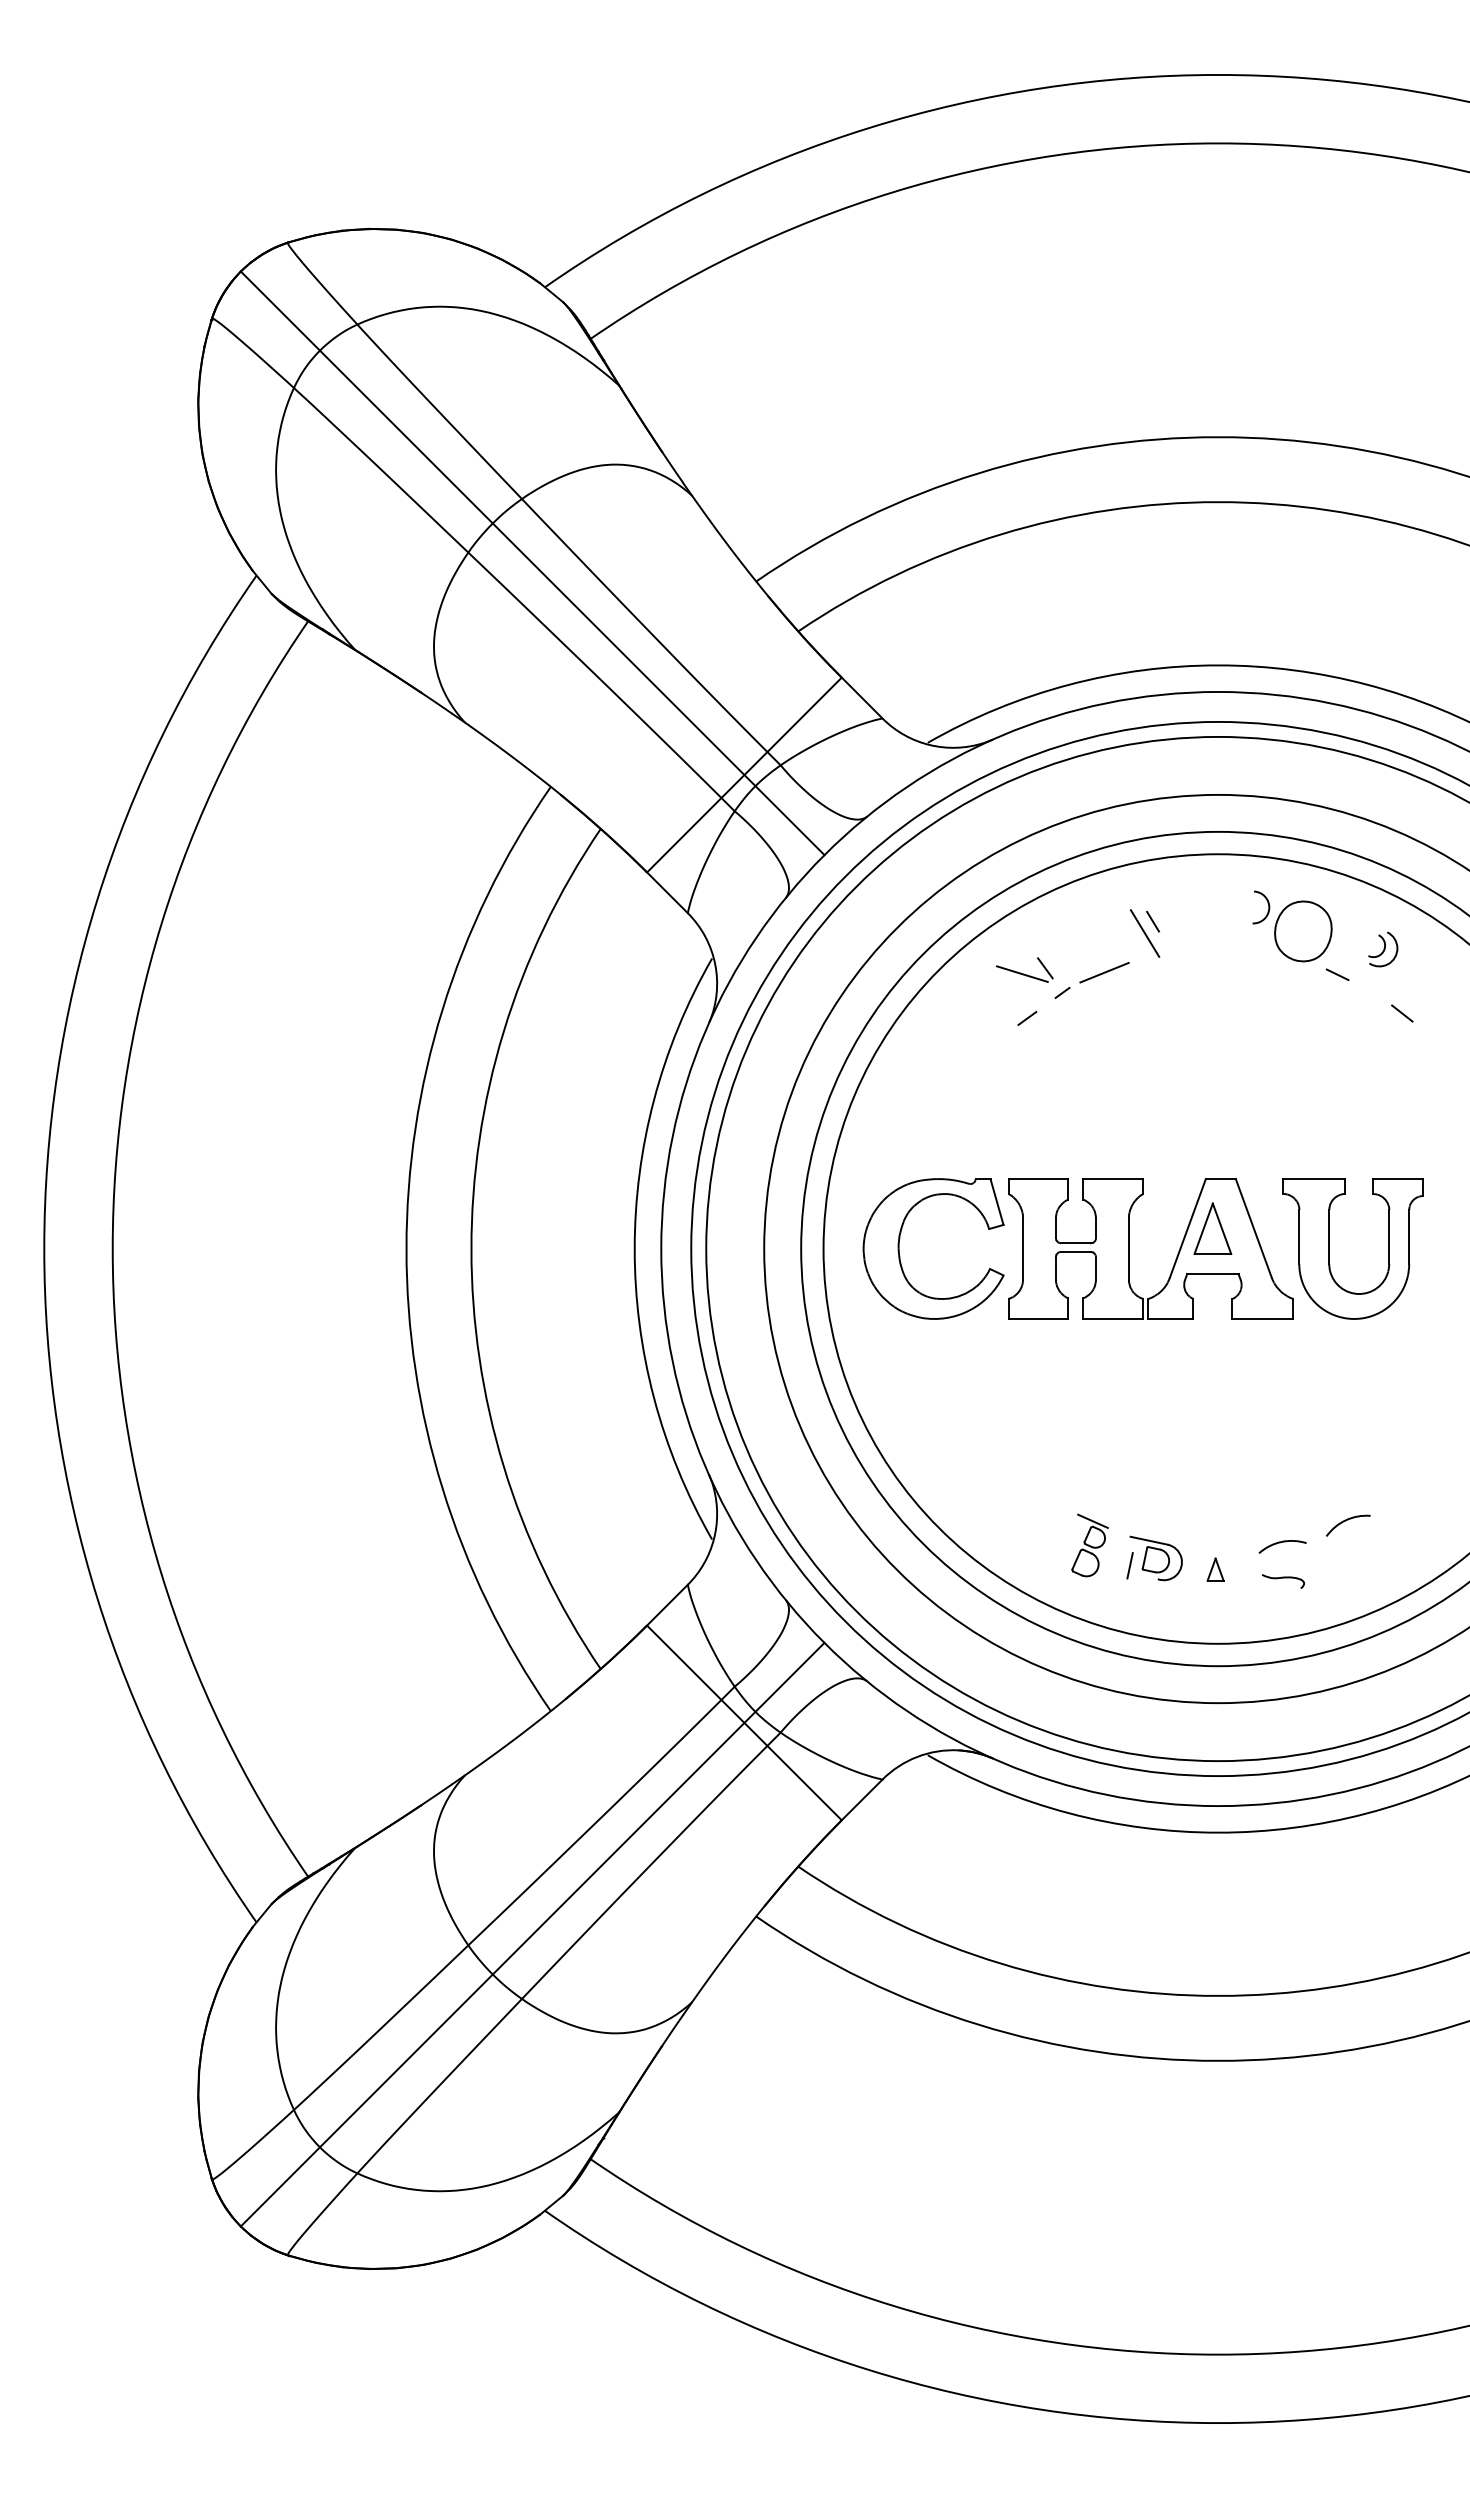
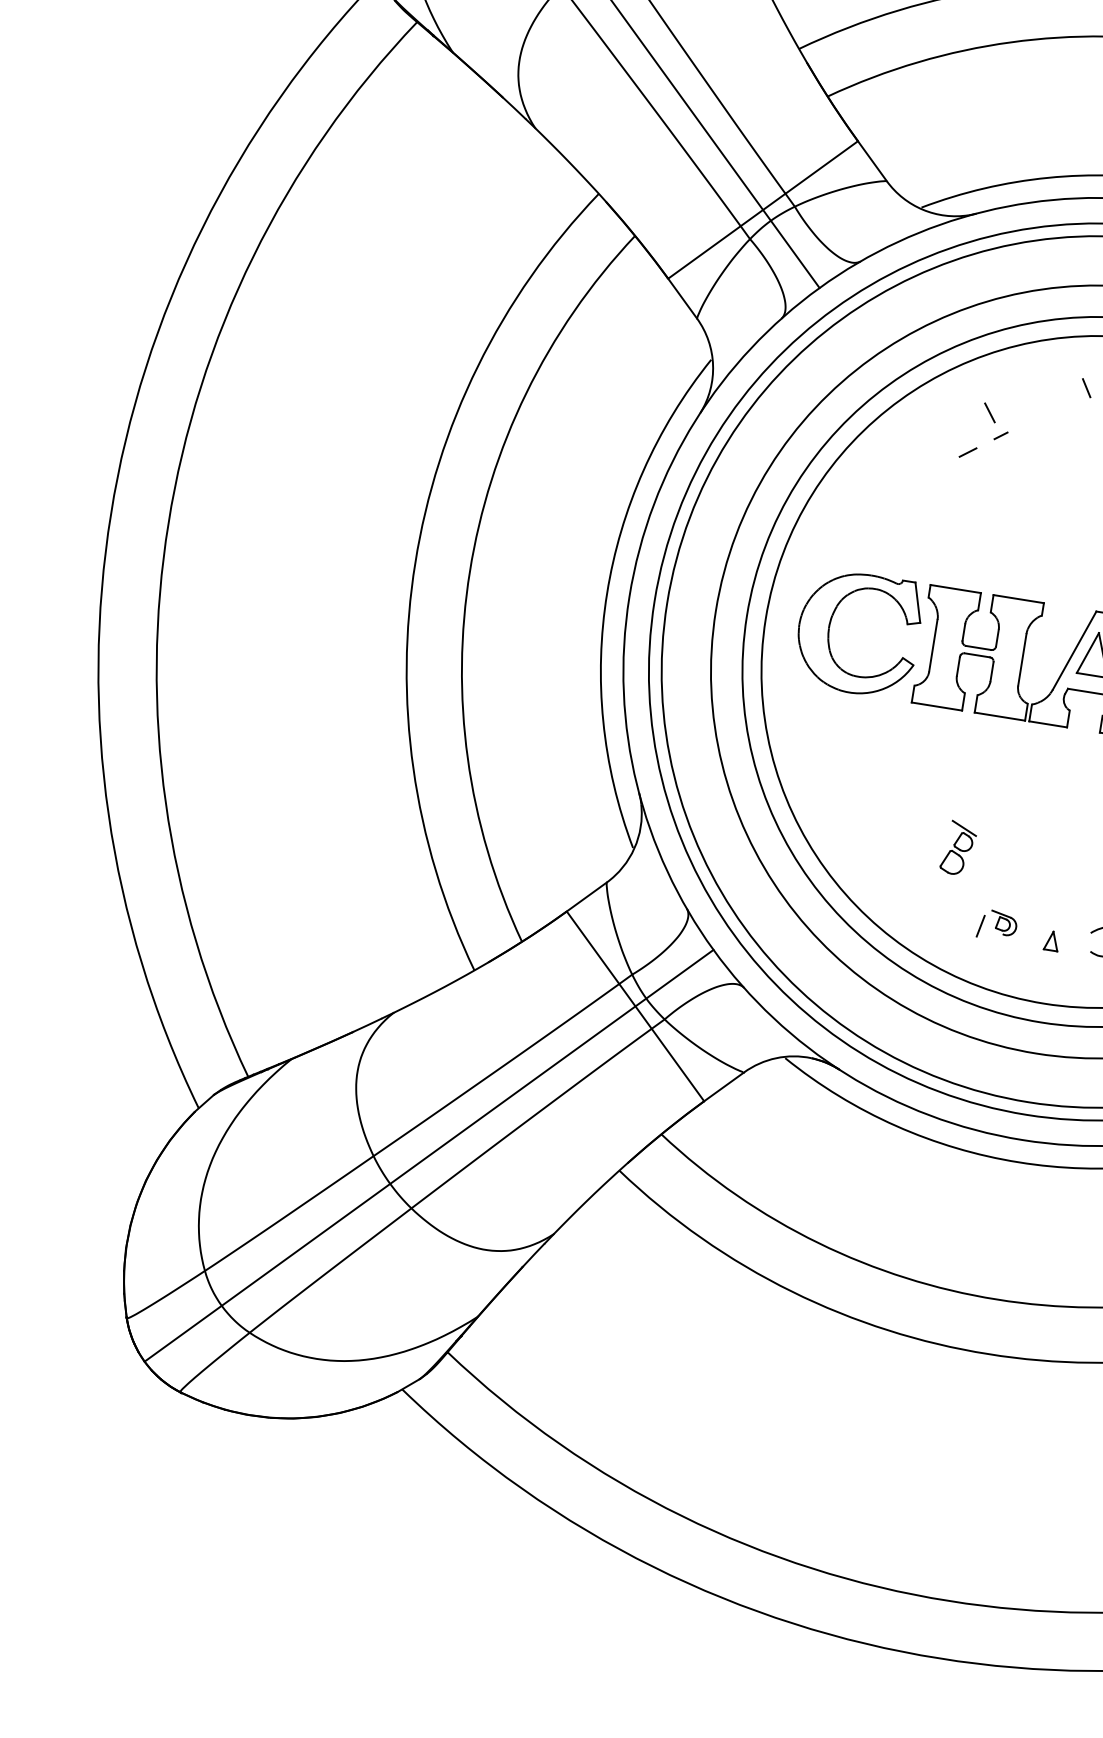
line: (1144, 933) -> (1077, 396), removed
line: (1104, 972) -> (1039, 424), removed
line: (1022, 973) -> (970, 414), removed
part: (1089, 1545) -> (958, 848), moved
part: (1155, 1558) -> (1003, 923), size x0.6

